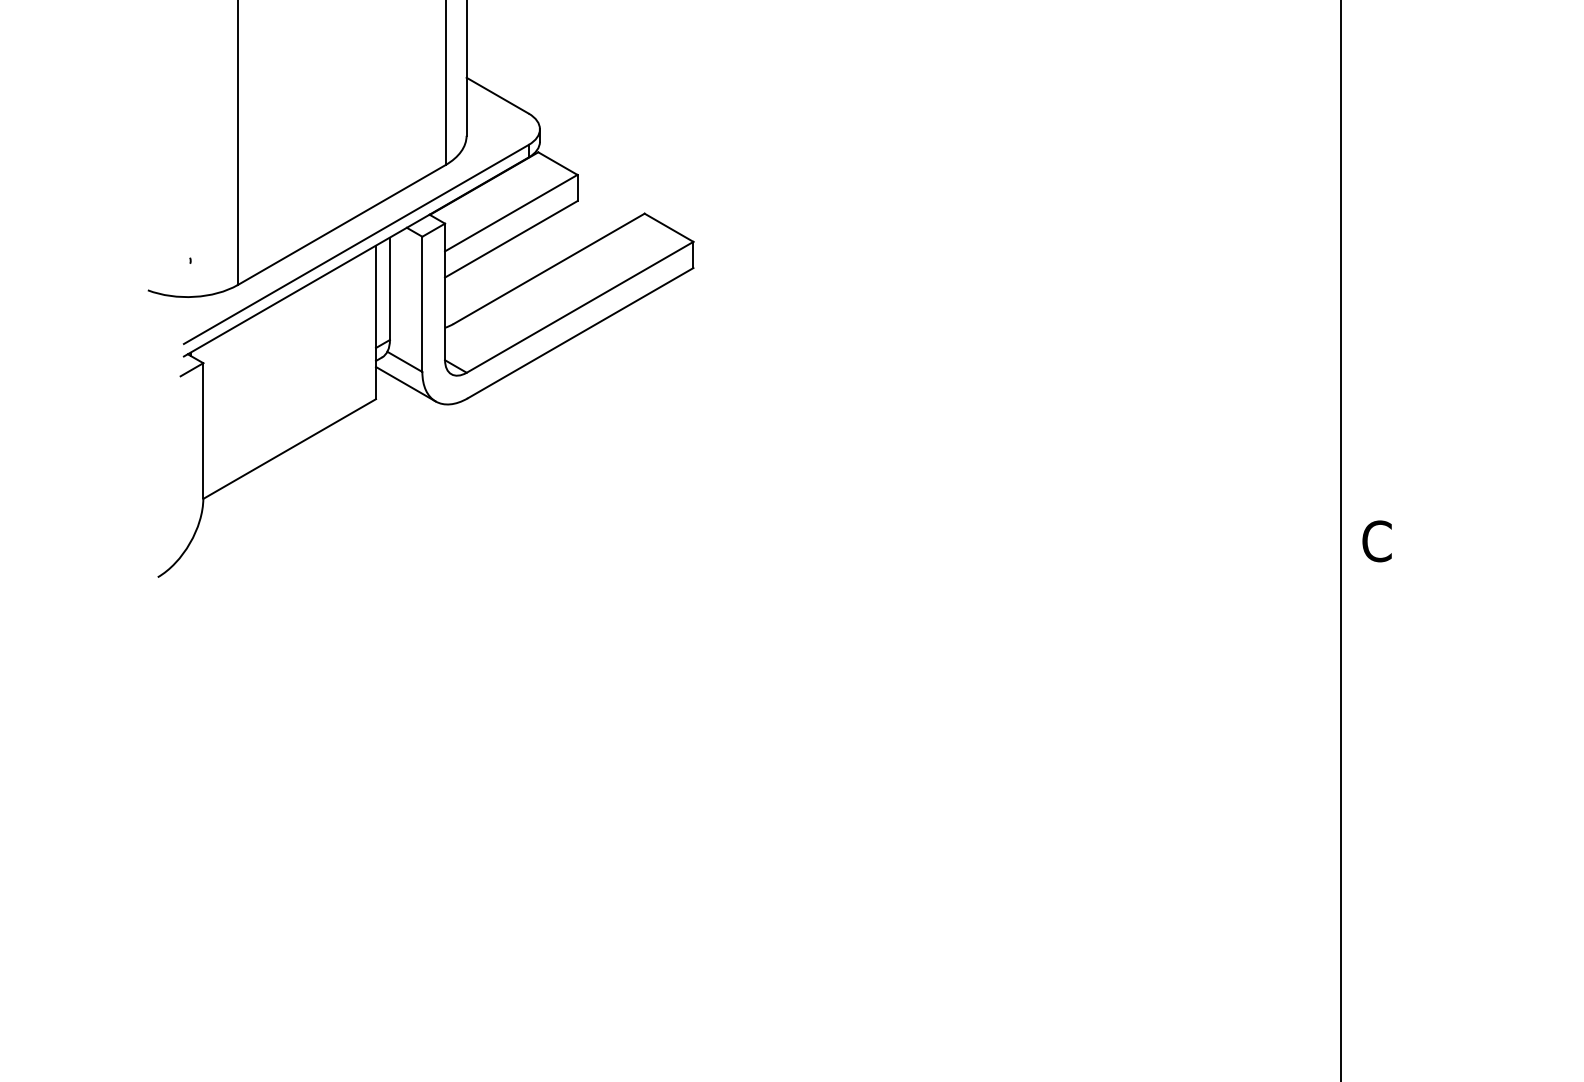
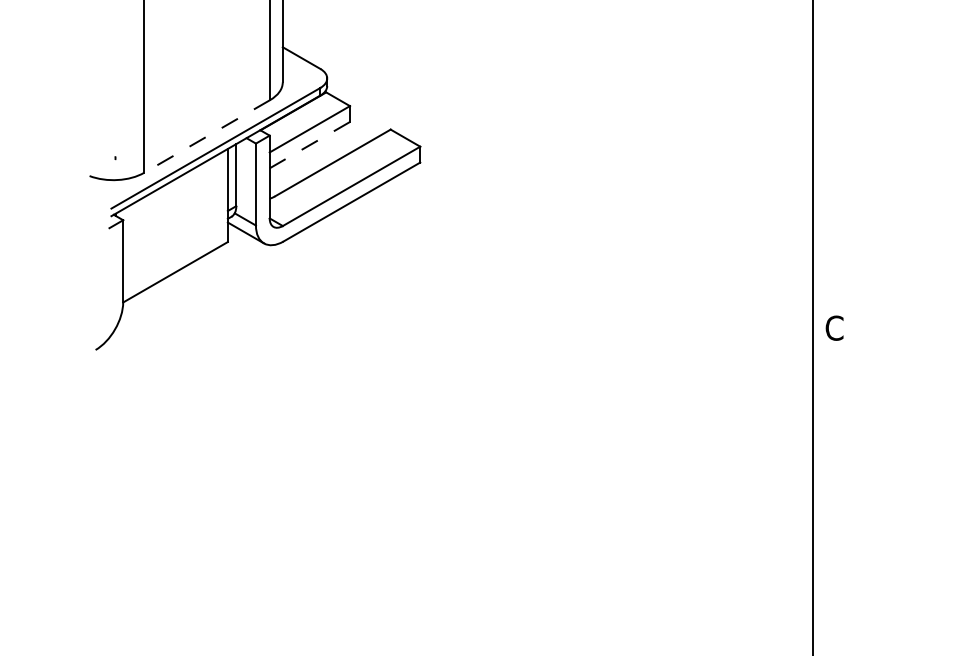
line: (342, 225) -> (207, 136), solid -> dashed
line: (510, 239) -> (309, 145), solid -> dashed

